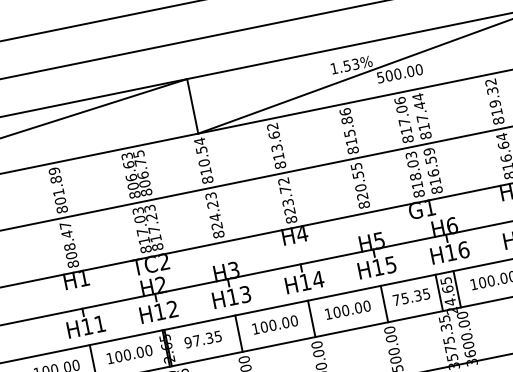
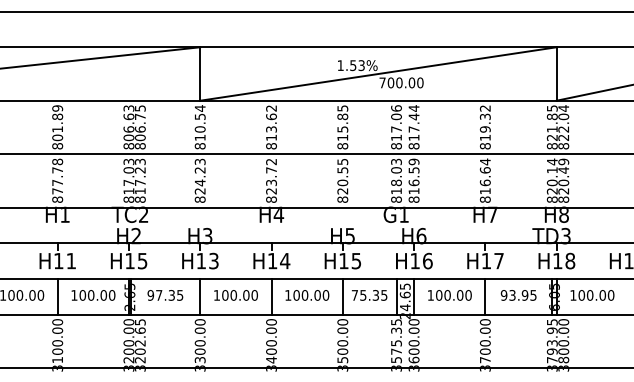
text: (380, 77) -> (382, 82), 500.00 -> 700.00
text: (345, 112) -> (342, 108), 815.86 -> 815.85
text: (68, 240) -> (57, 176), 808.47 -> 877.78
text: (172, 308) -> (142, 260), H12 -> H15

